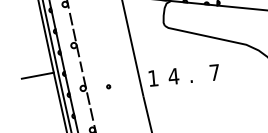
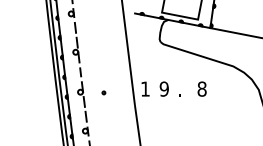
text: (214, 71) -> (201, 88), 7 -> 8
line: (38, 75) -> (40, 76), removed
text: (173, 75) -> (164, 88), 4 -> 9

